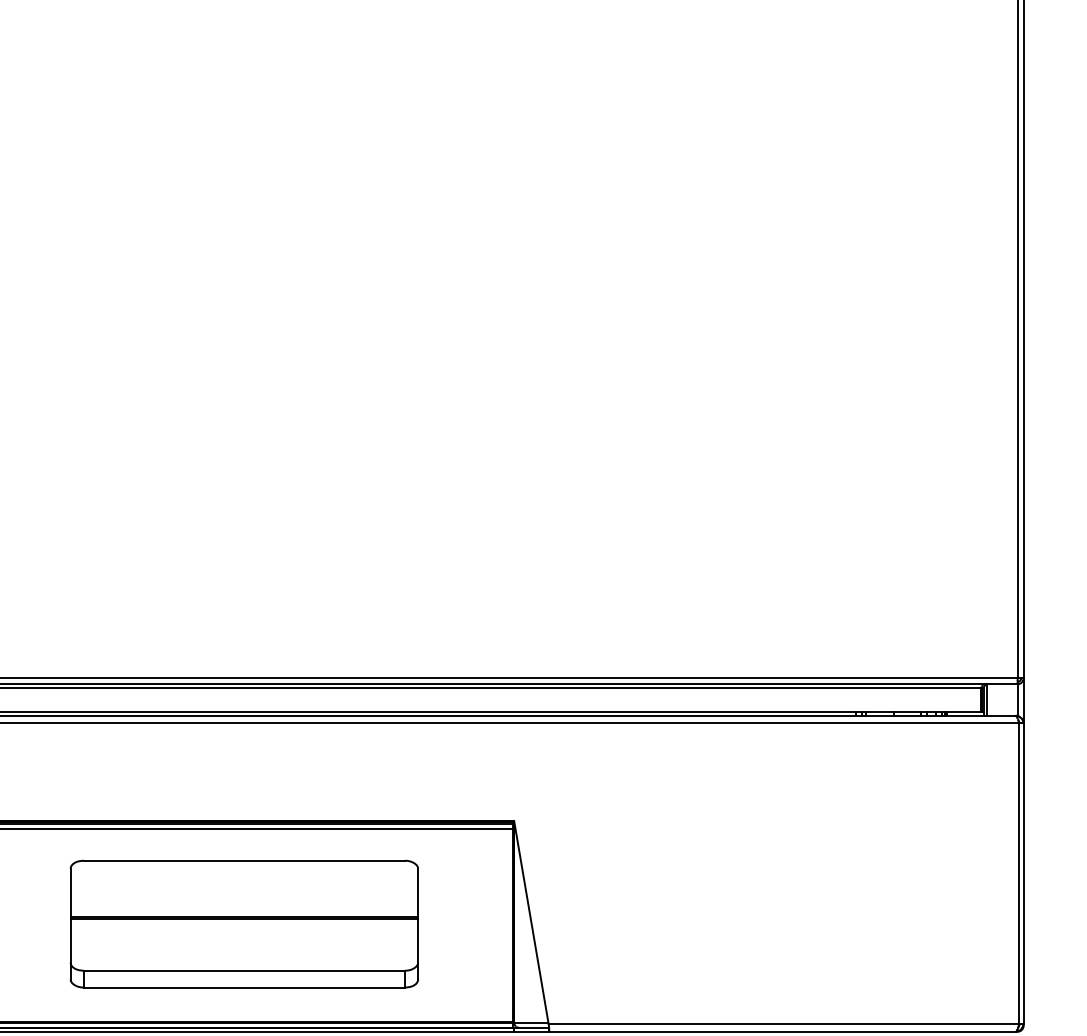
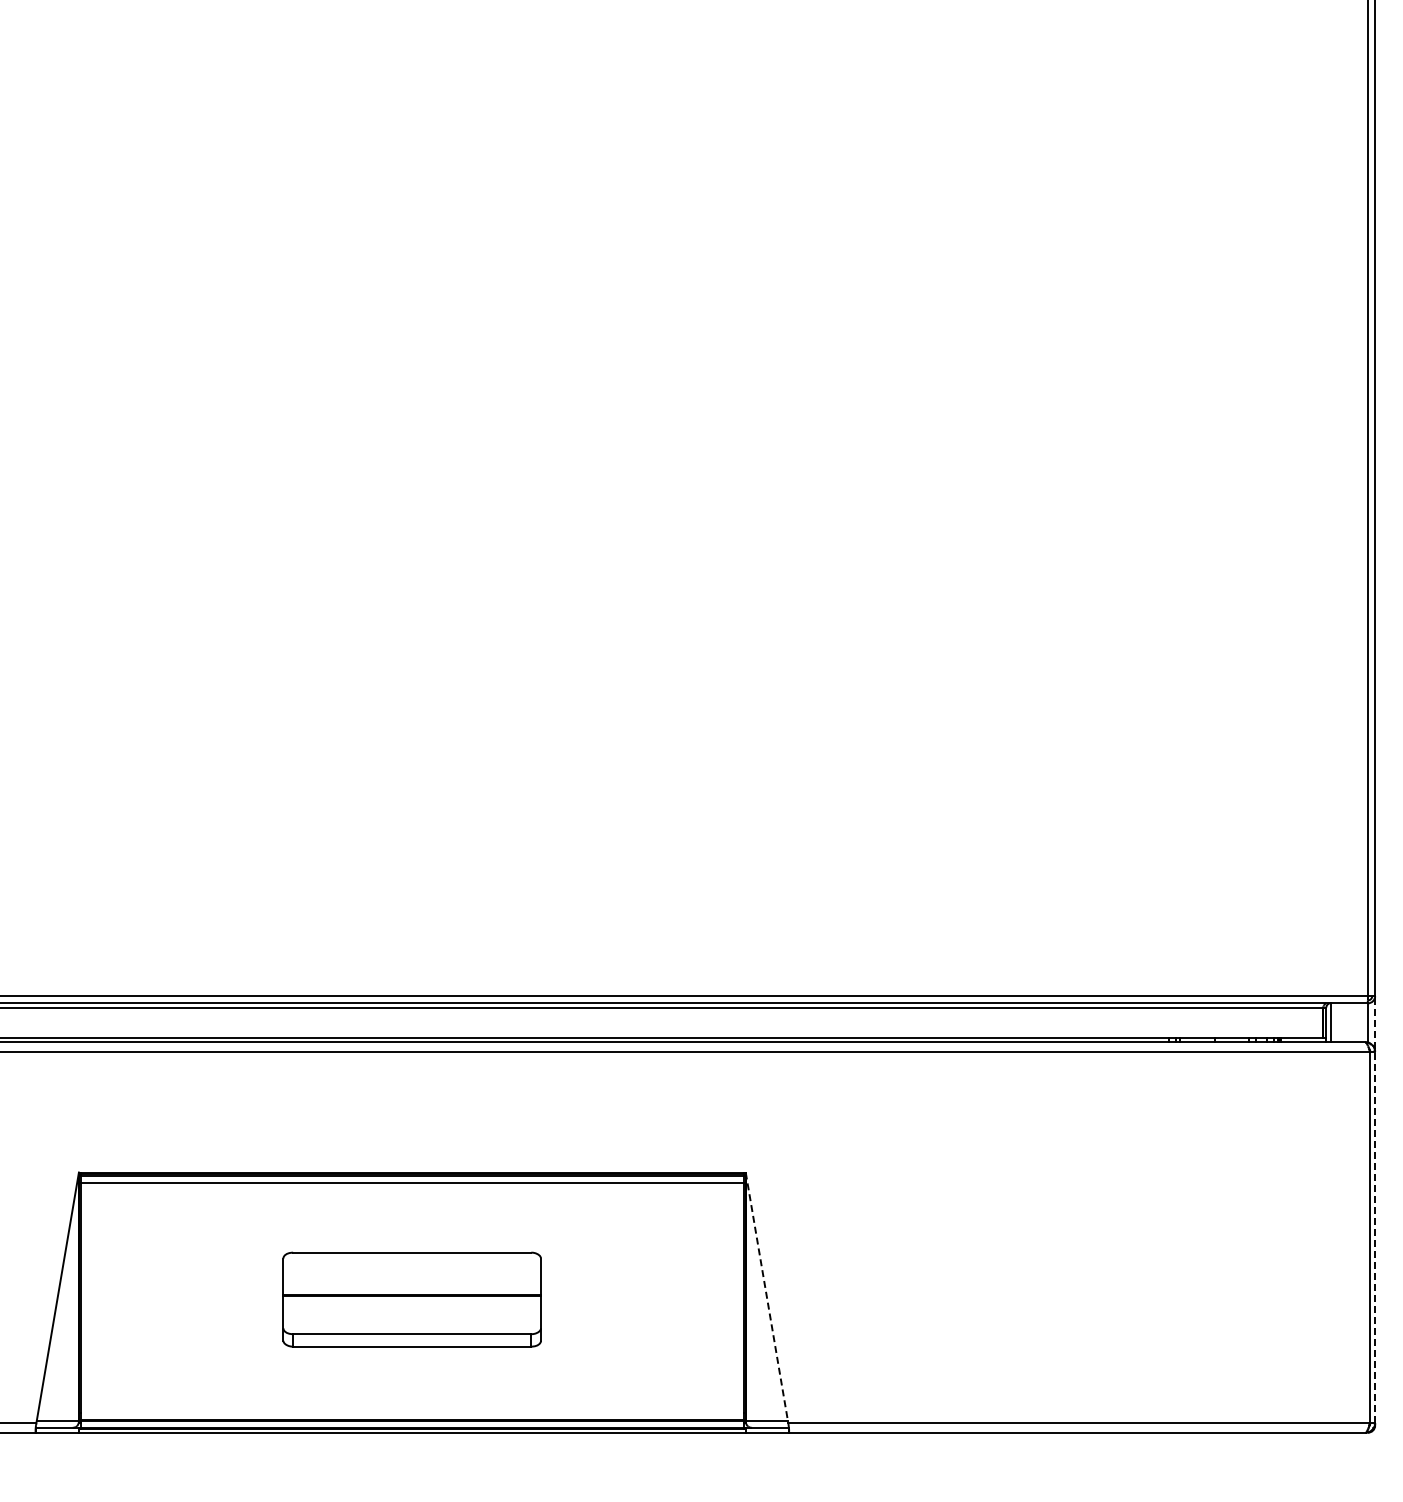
line: (1023, 851) -> (1375, 1209), solid -> dashed
part: (243, 923) -> (411, 1299), size x0.6
line: (531, 923) -> (767, 1298), solid -> dashed

